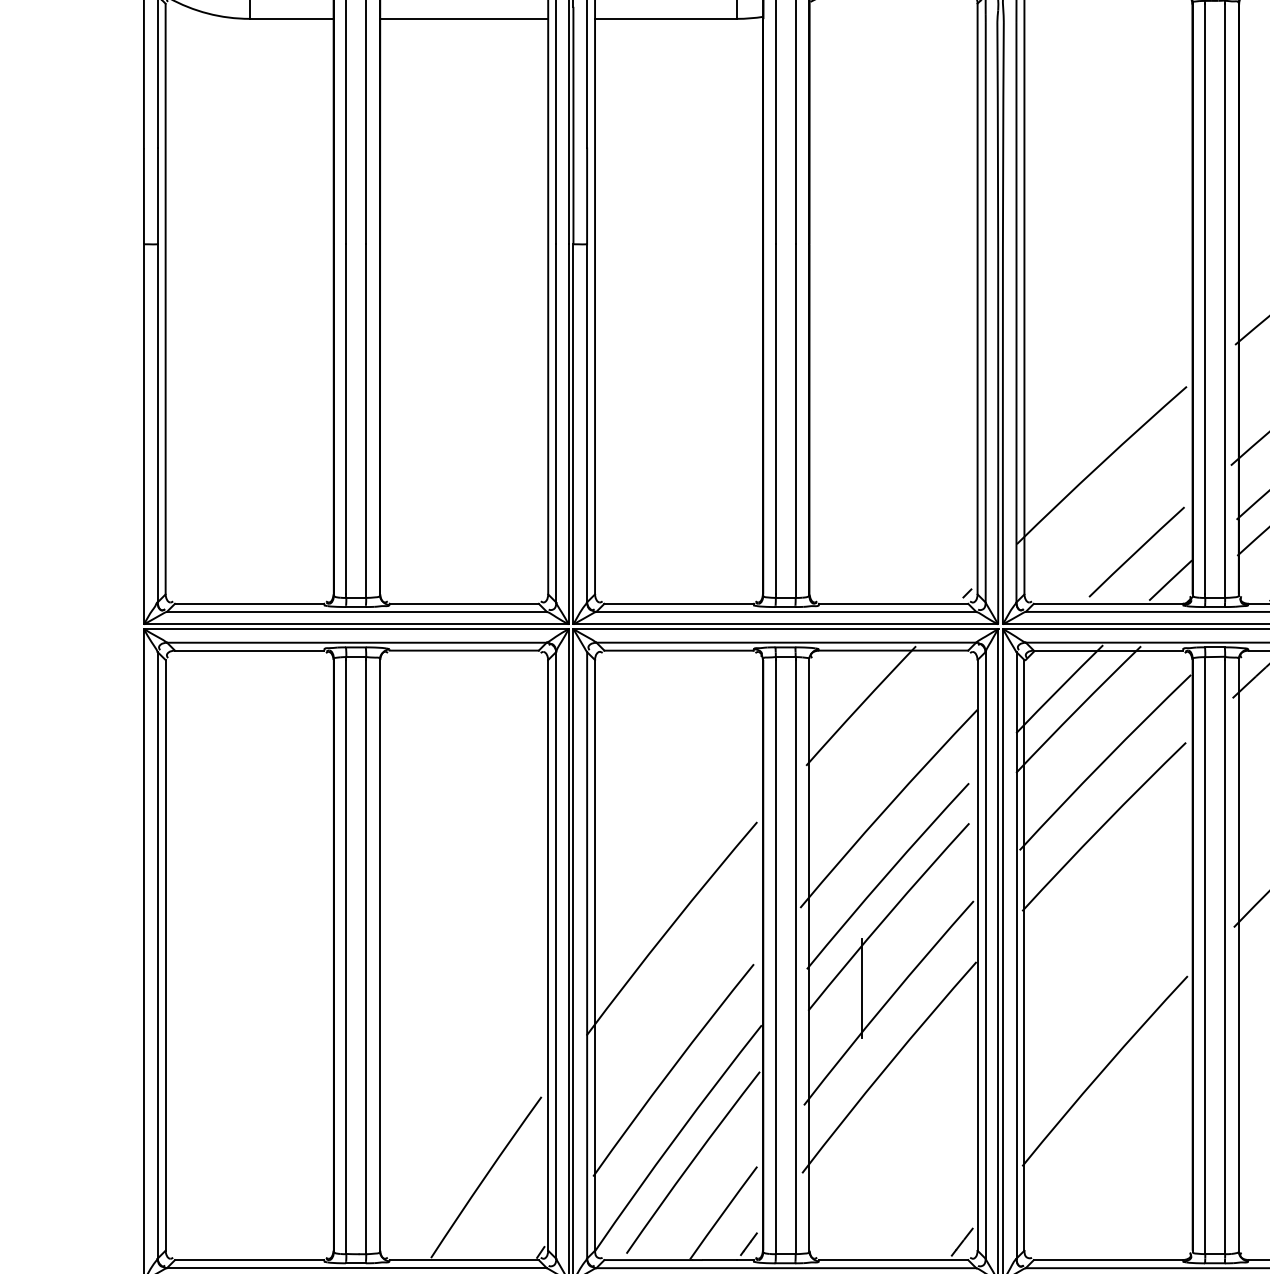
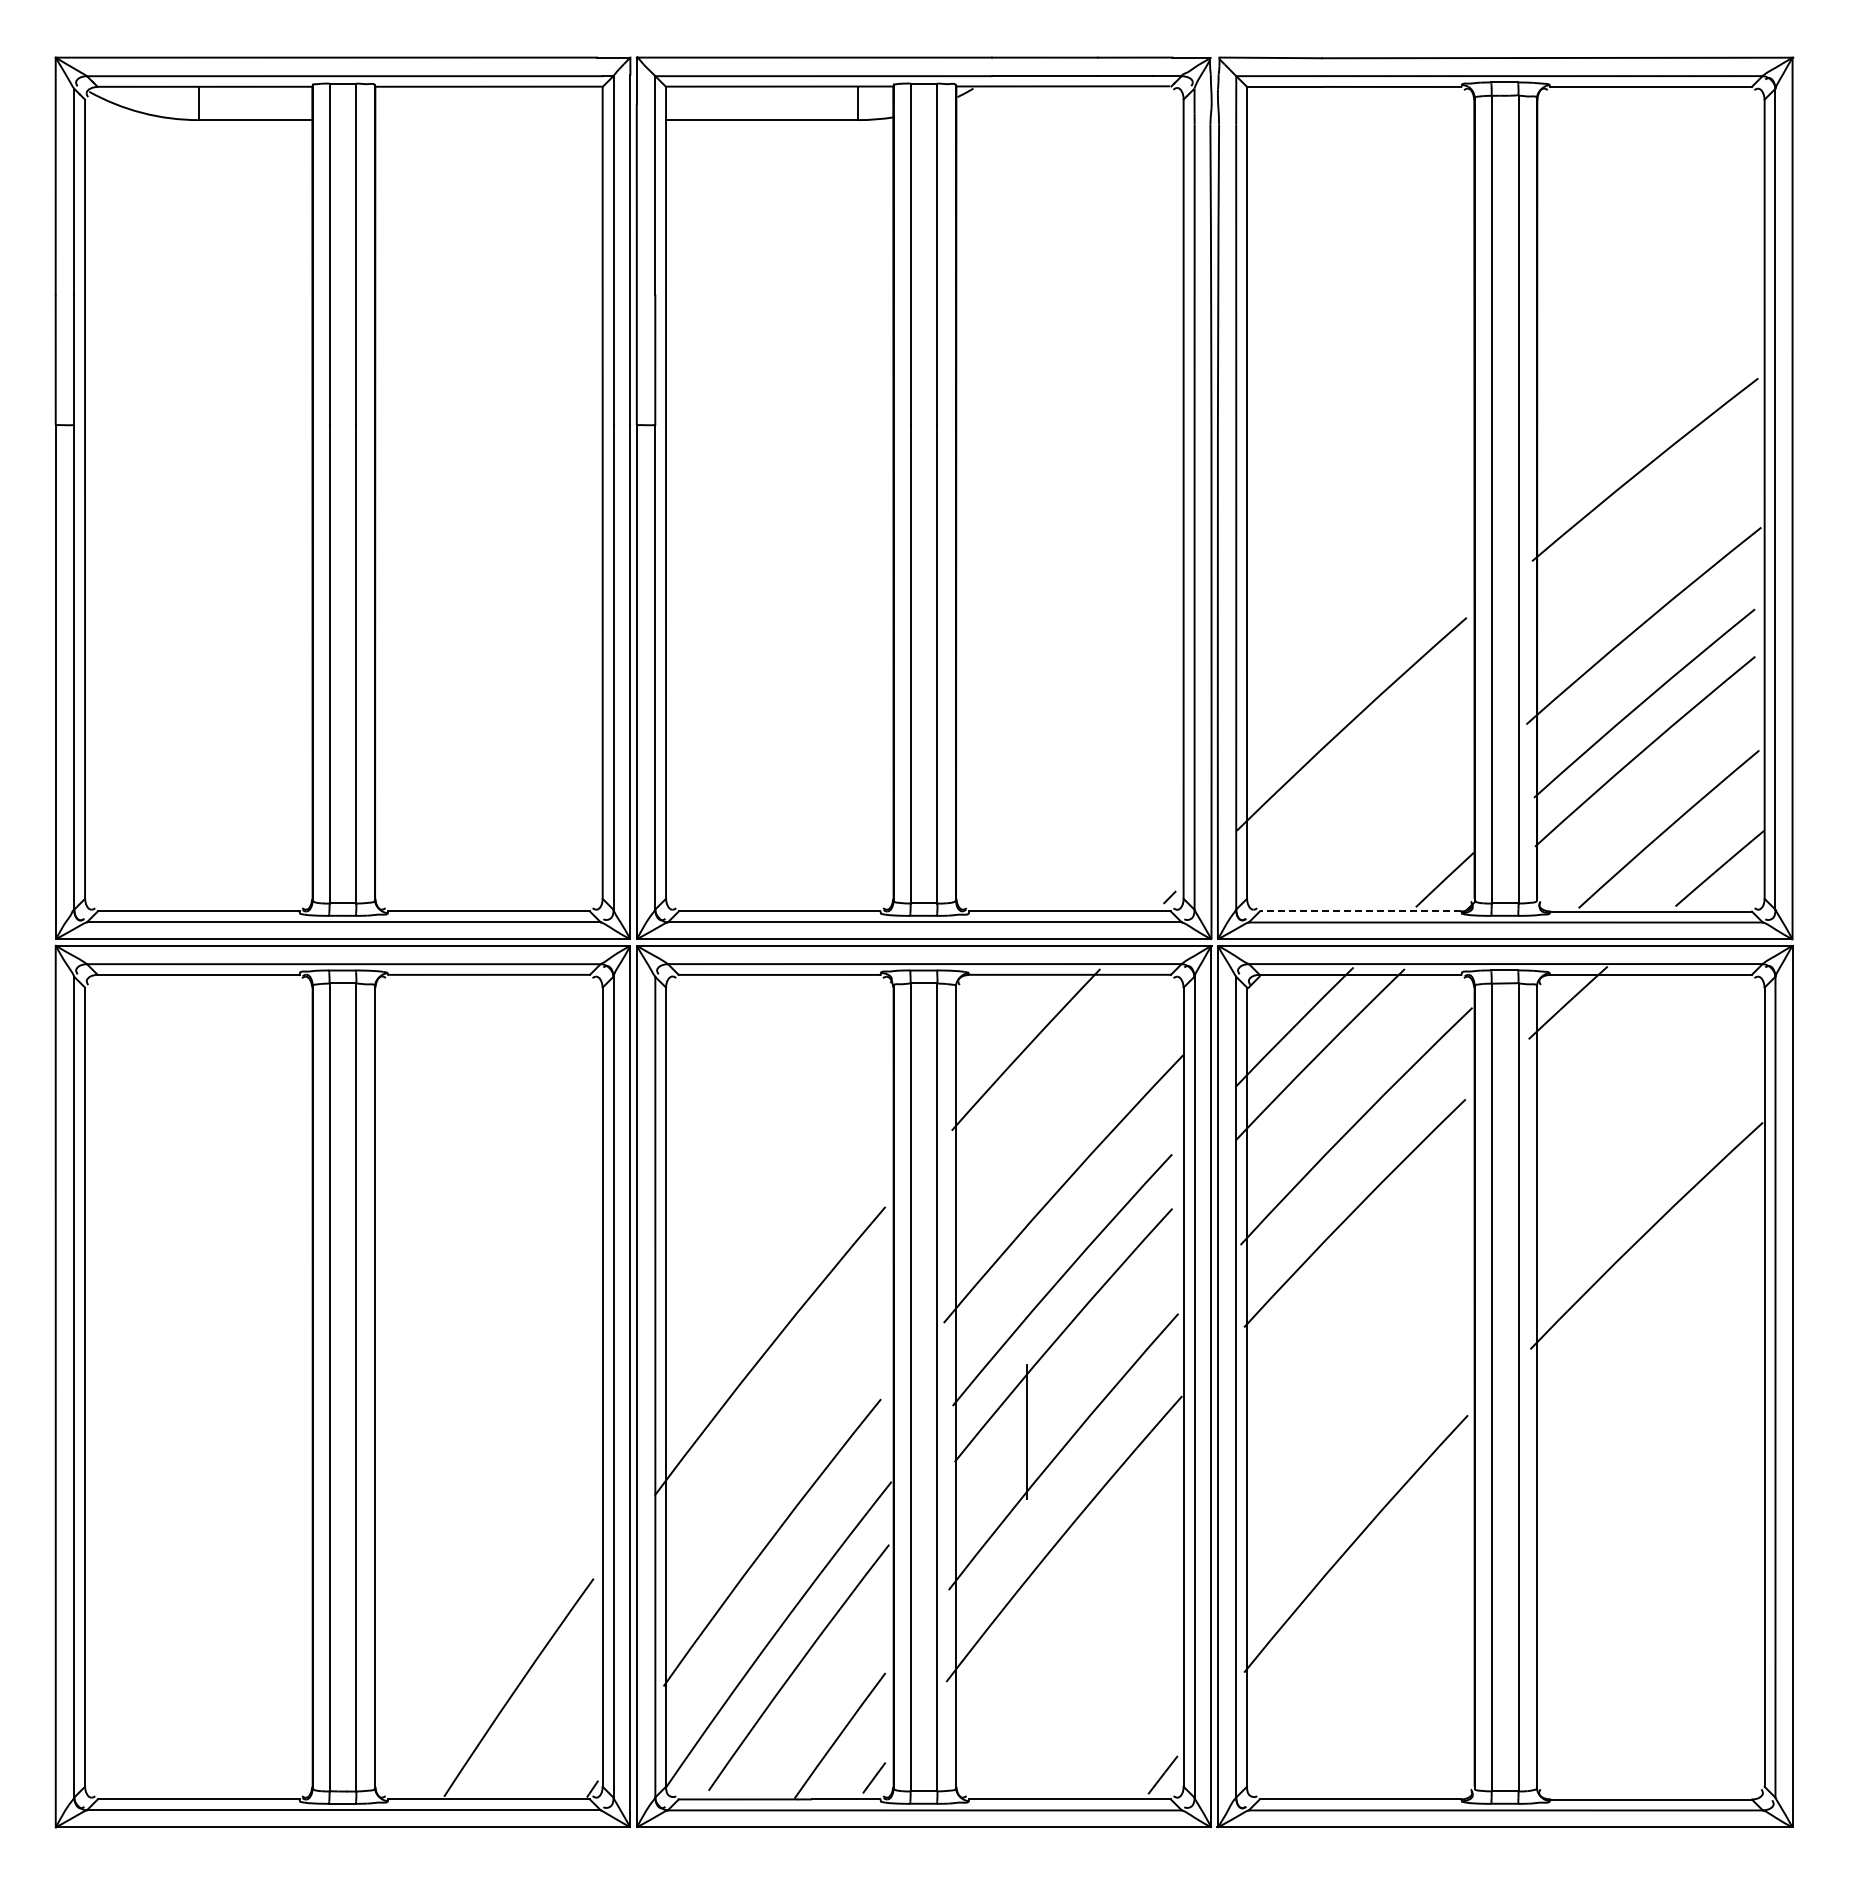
line: (463, 19) -> (488, 120), removed
line: (1136, 552) -> (1398, 841), removed
line: (1108, 603) -> (1360, 911), solid -> dashed

